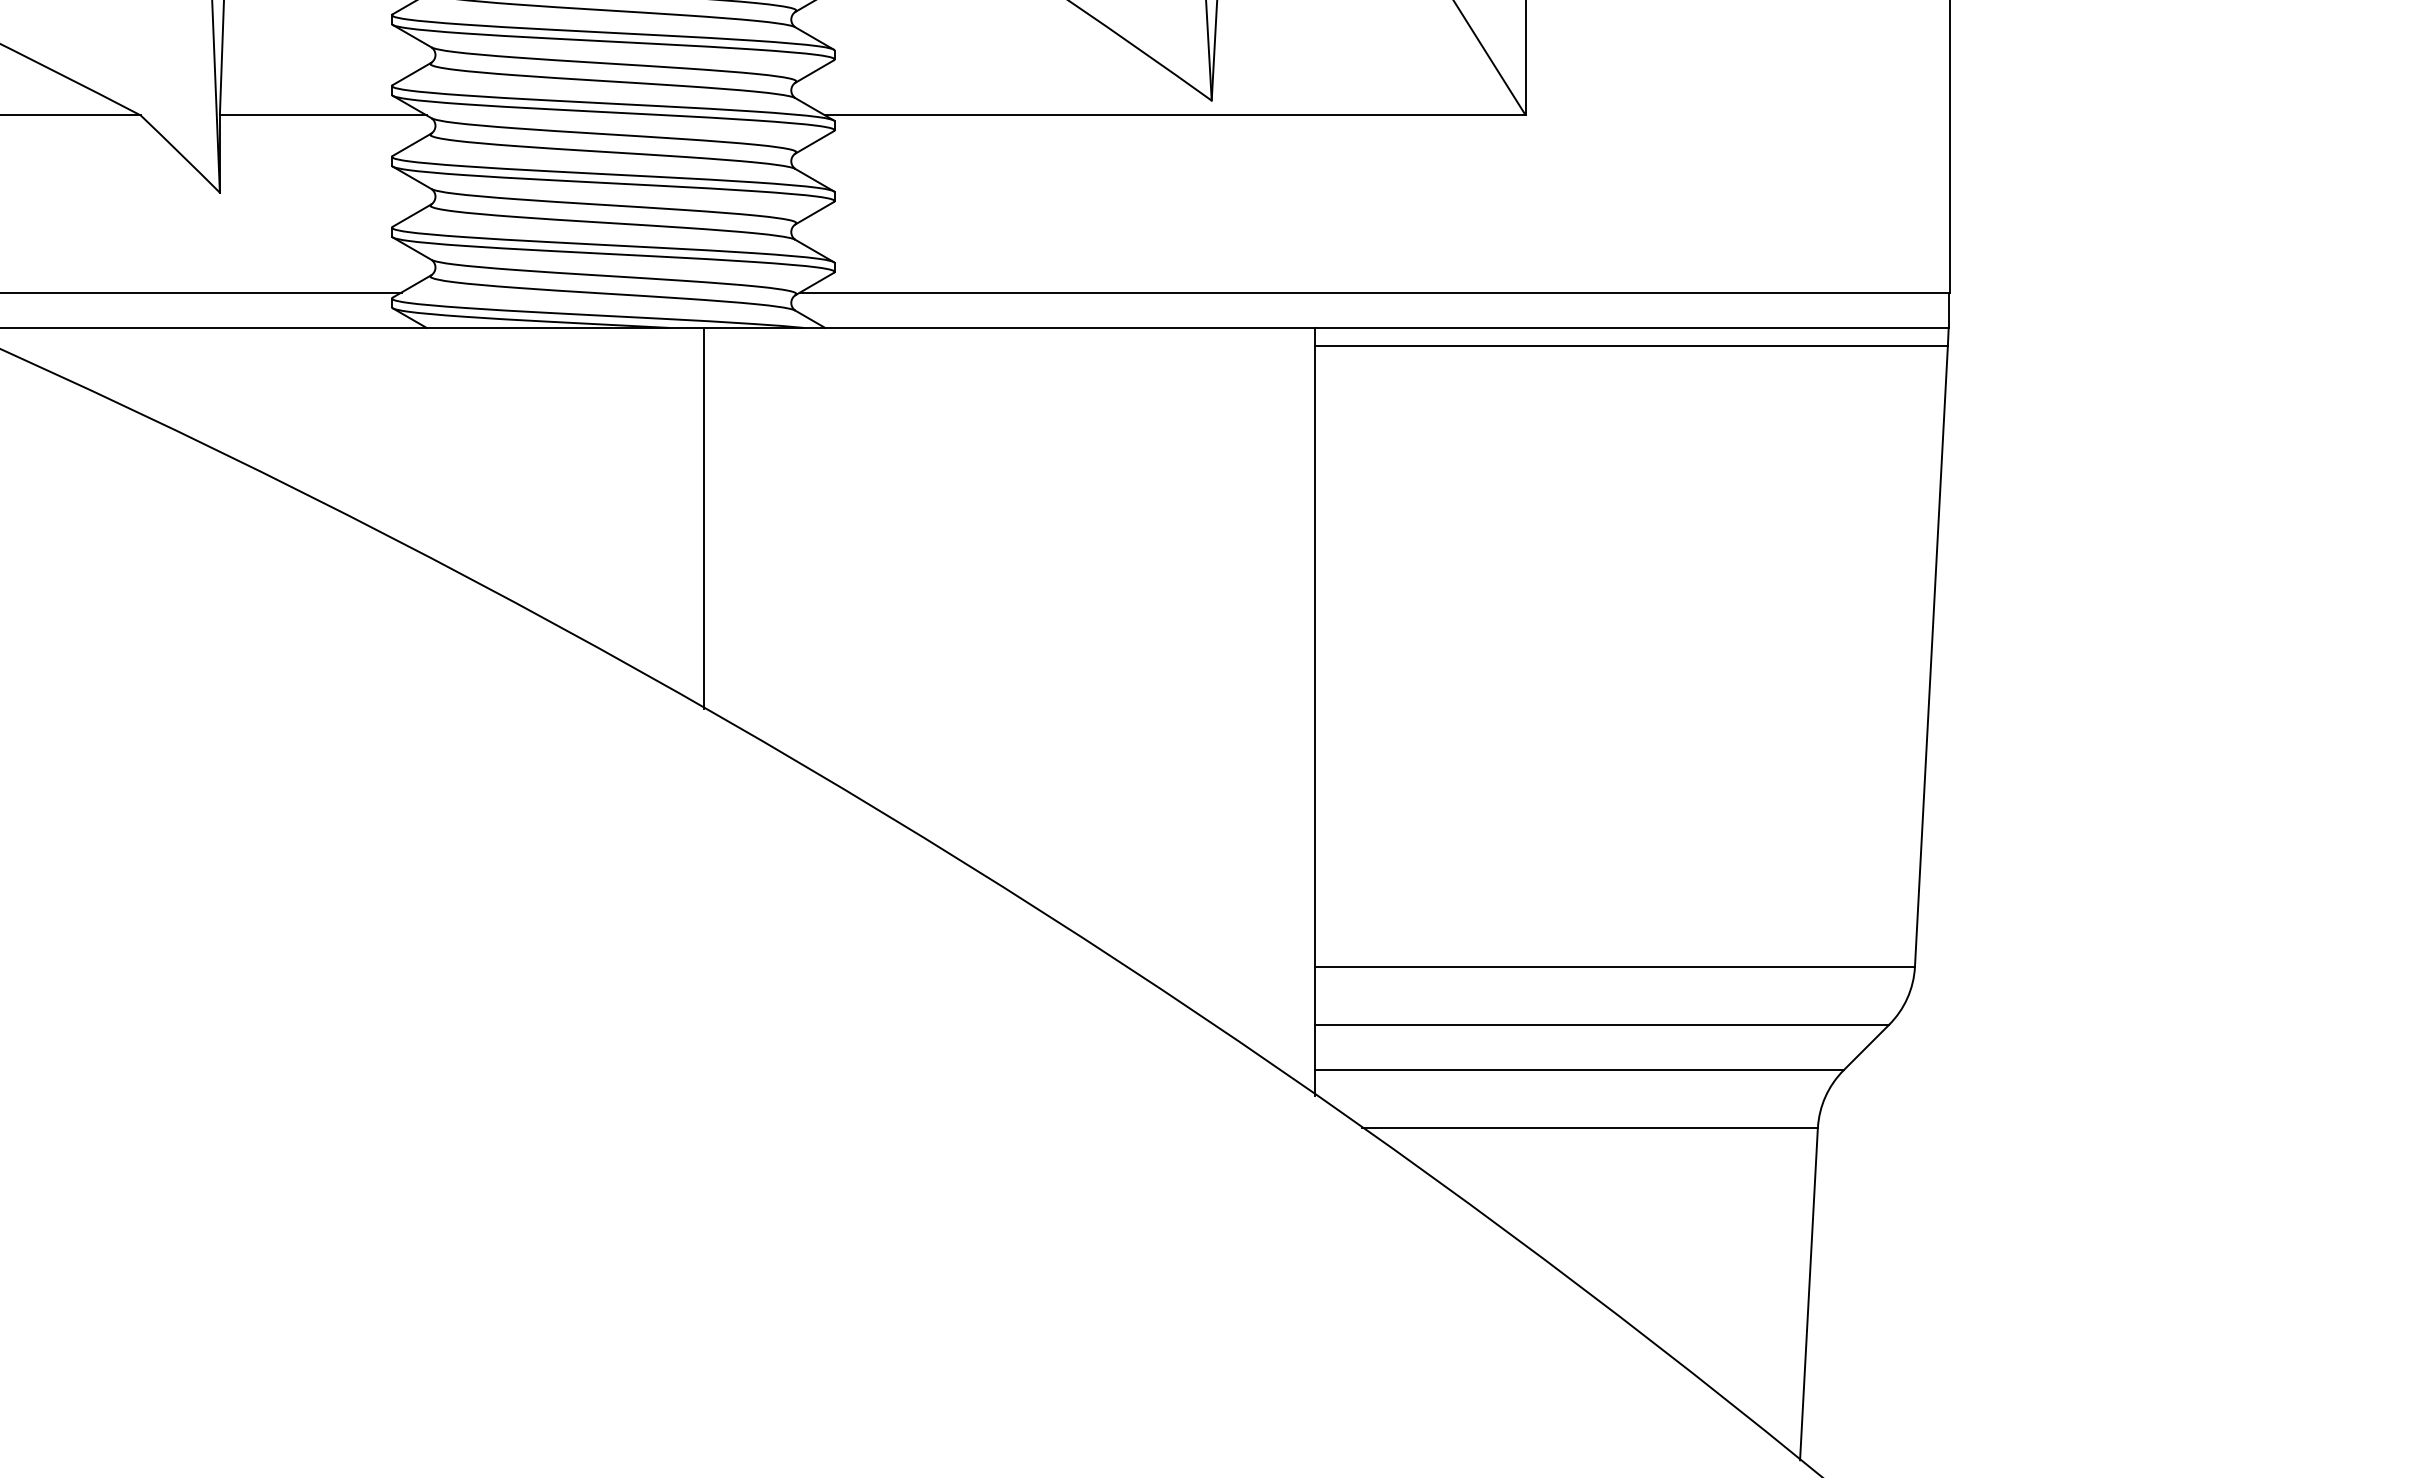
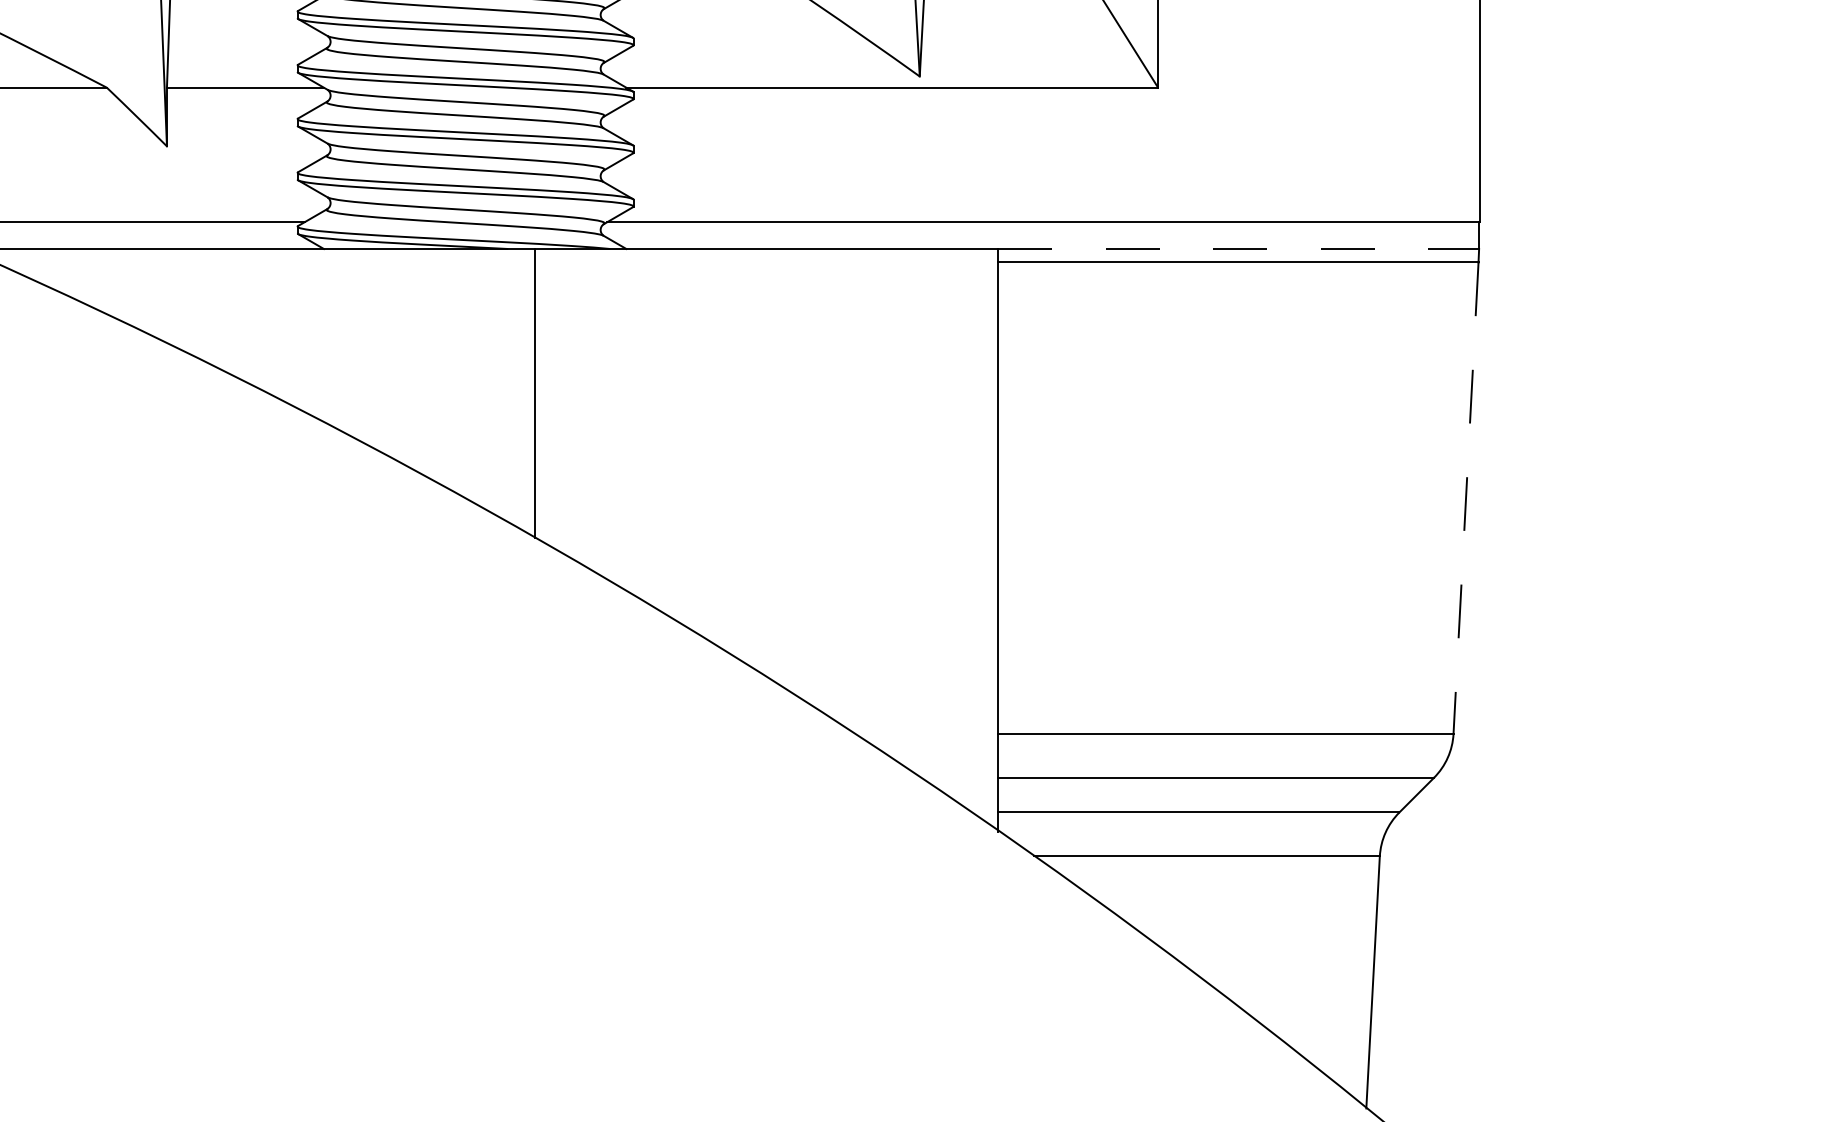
line: (1631, 327) -> (1238, 248), solid -> dashed
line: (1931, 656) -> (1466, 498), solid -> dashed

